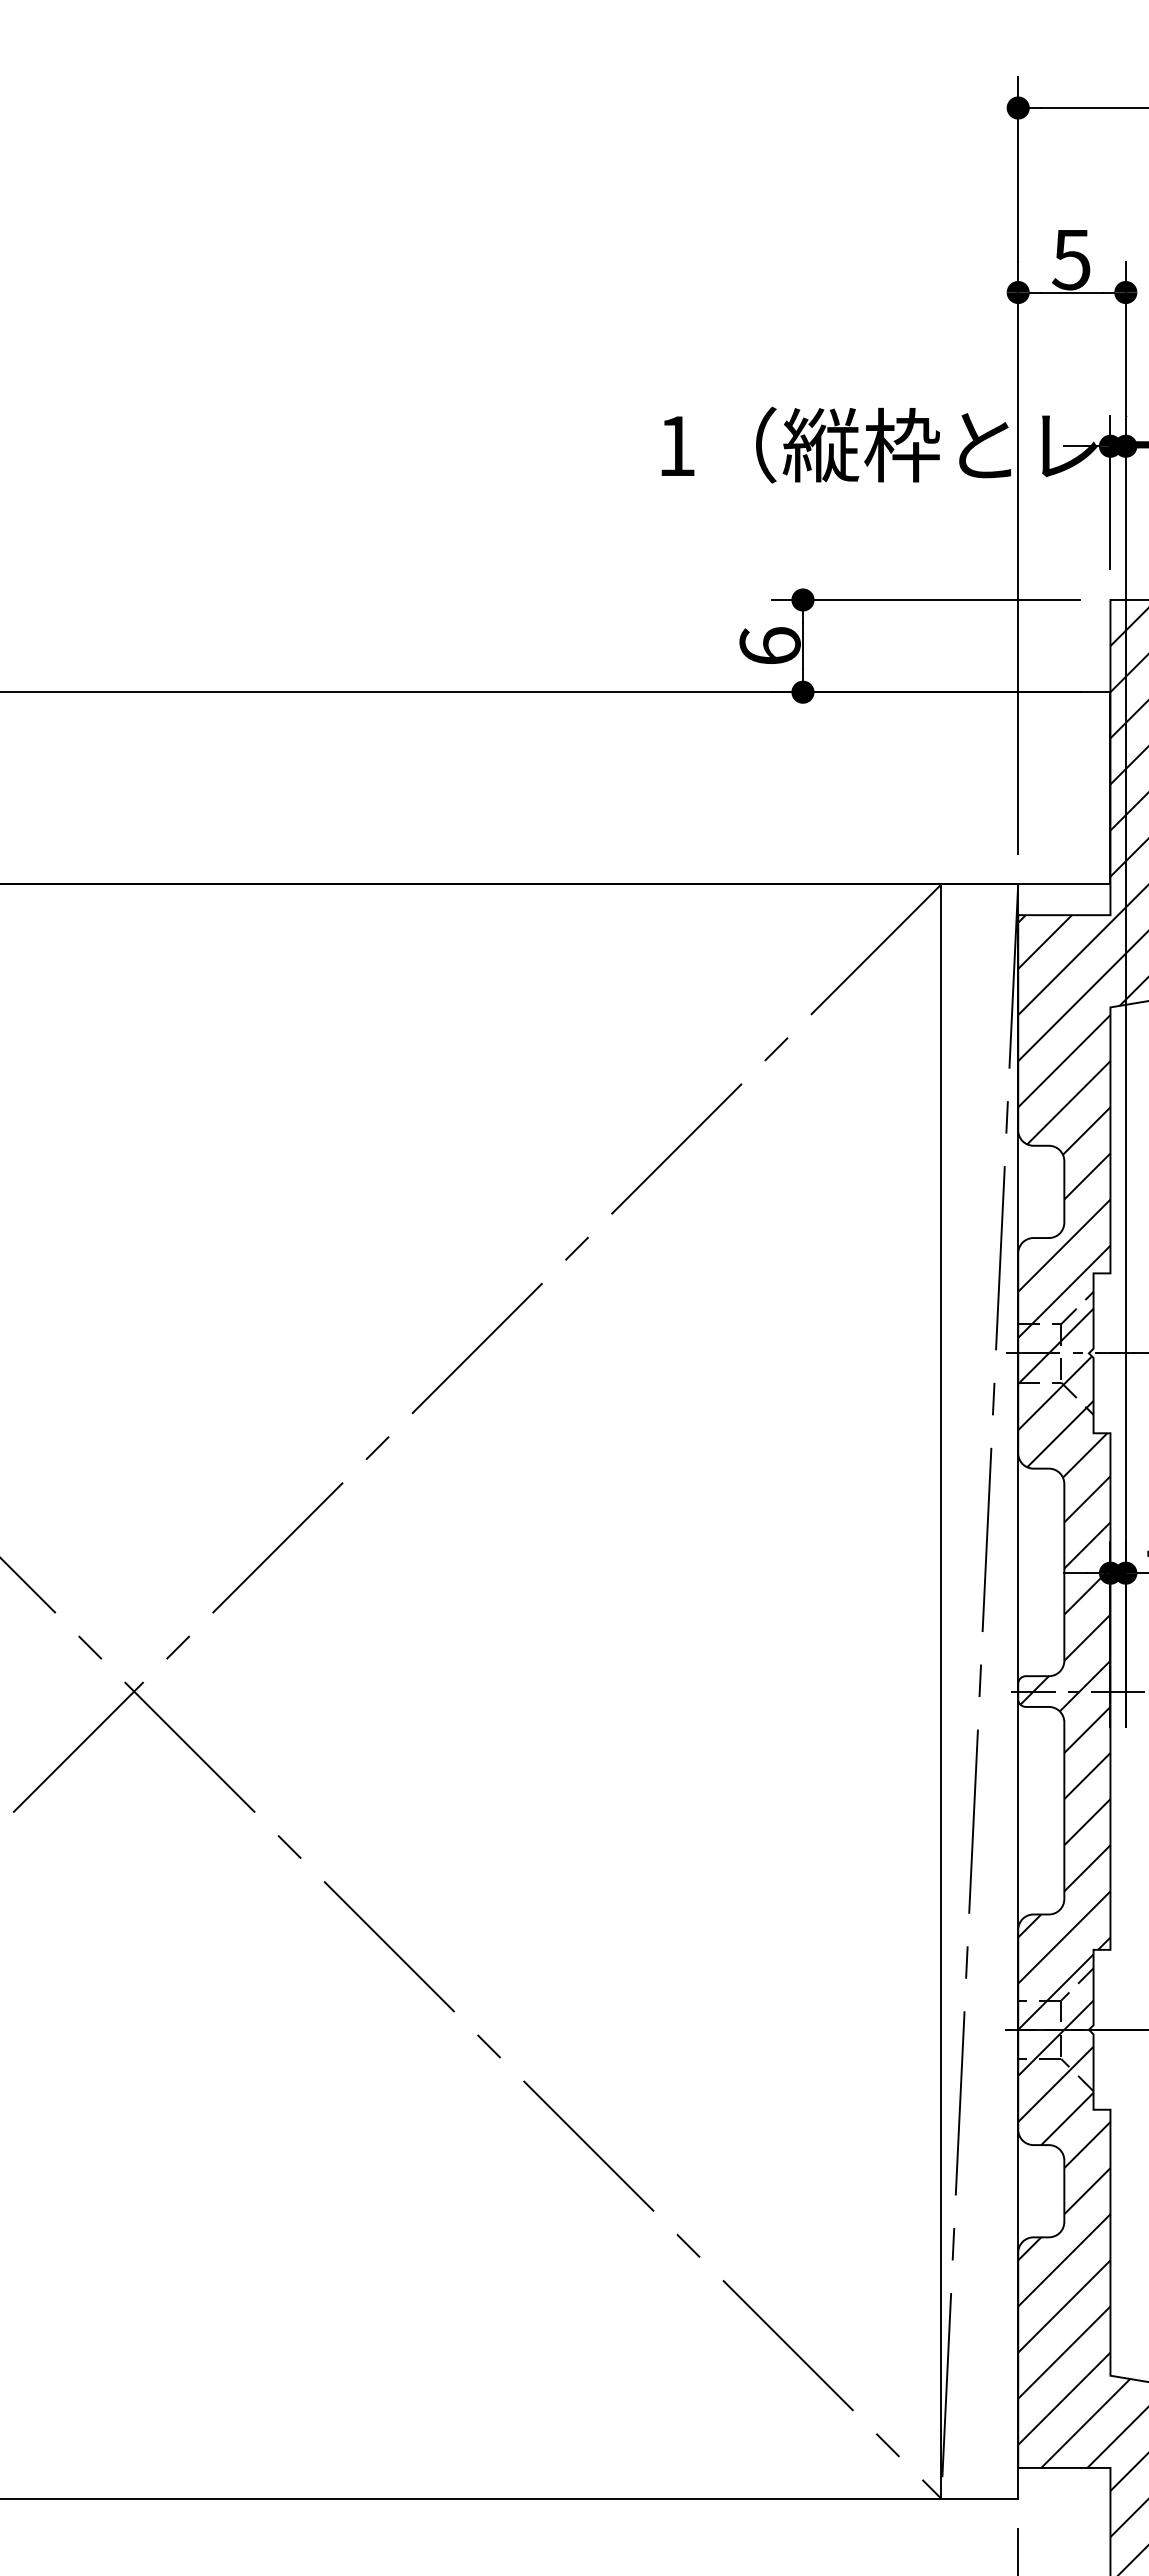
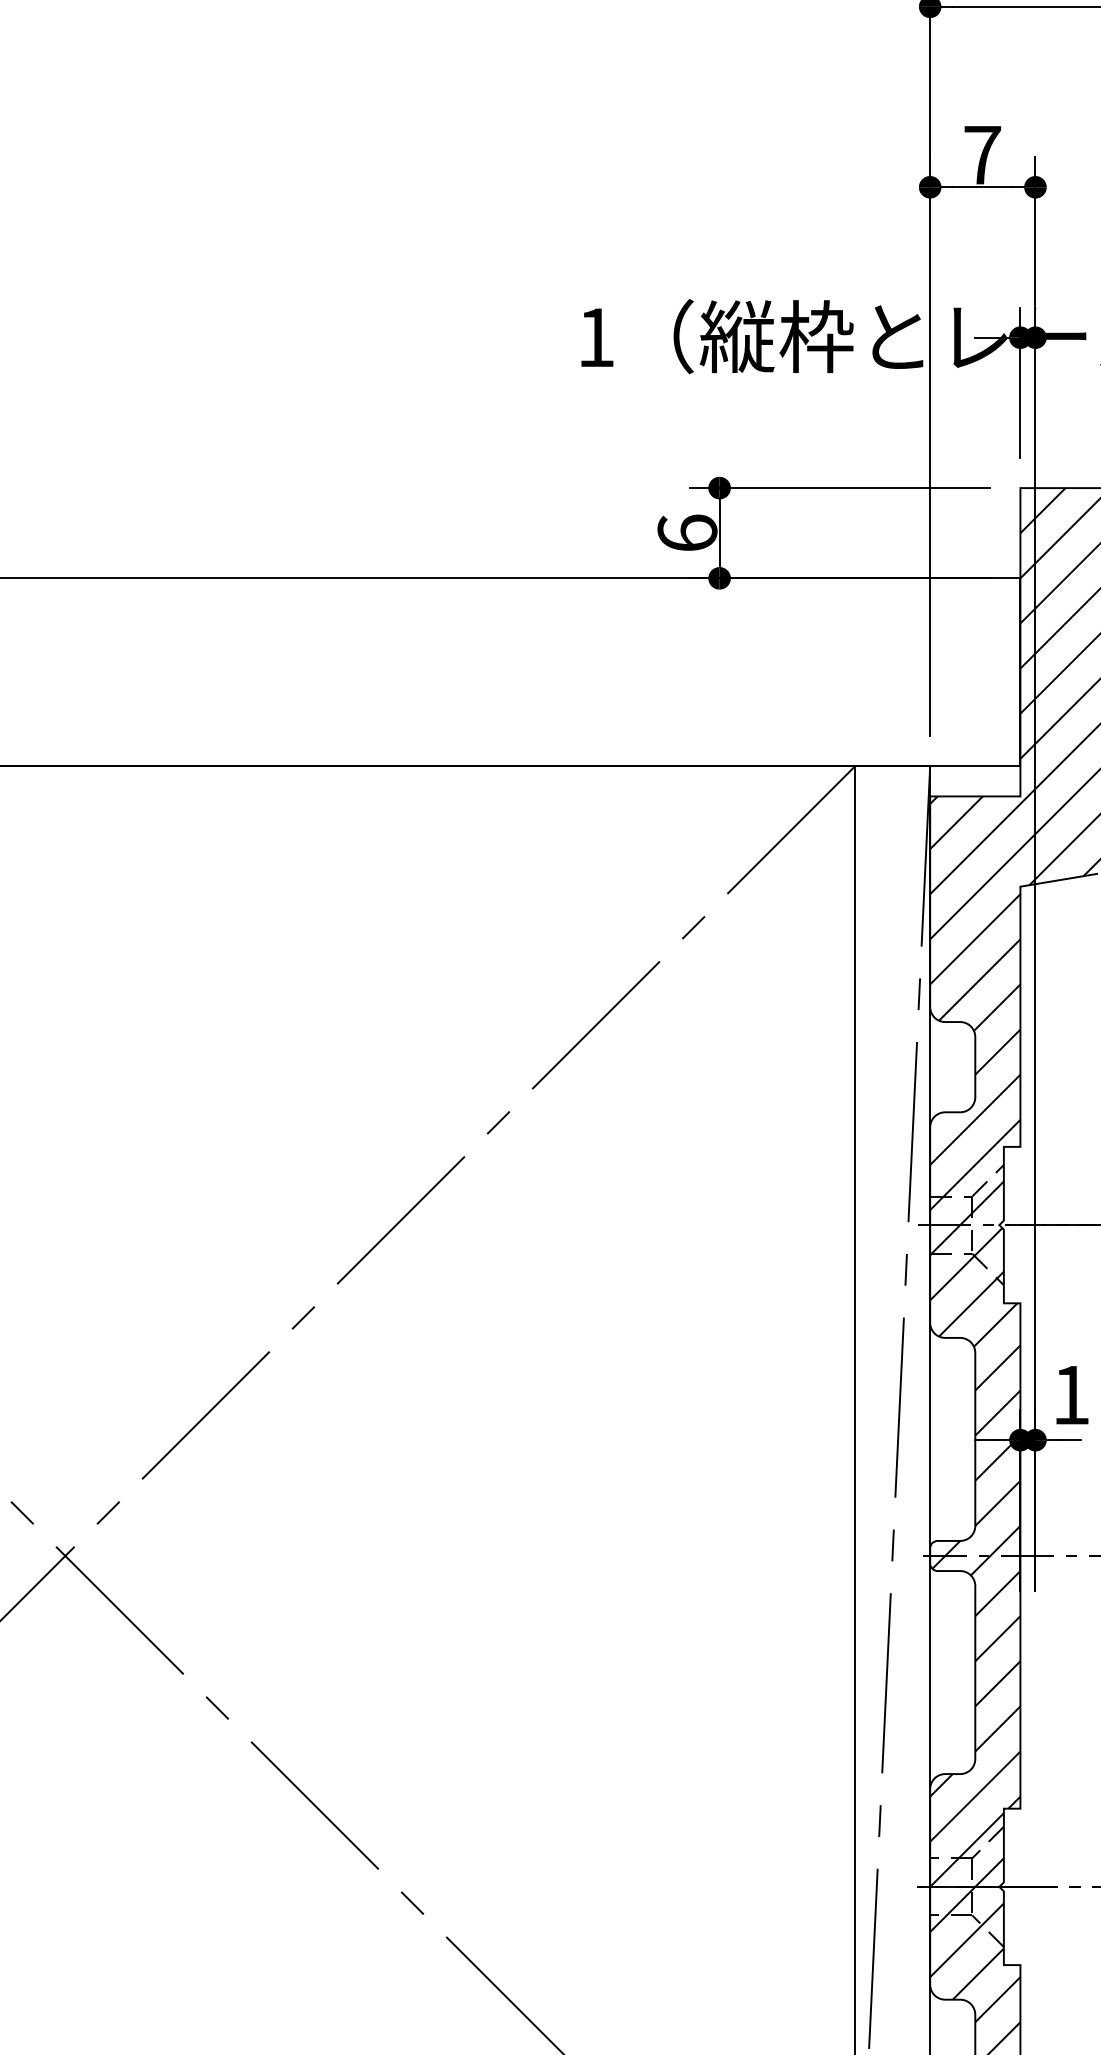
text: (1071, 260) -> (982, 155), 5 -> 7

